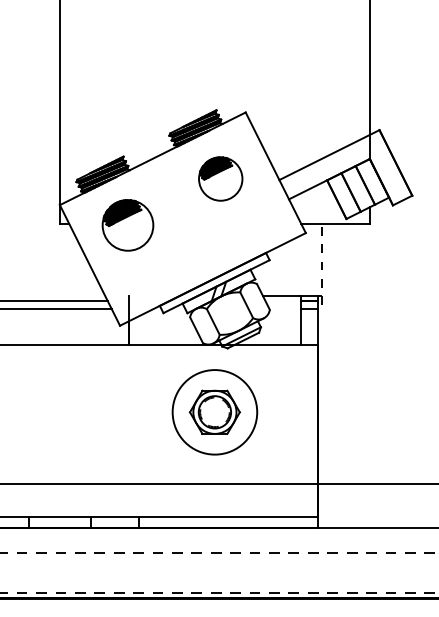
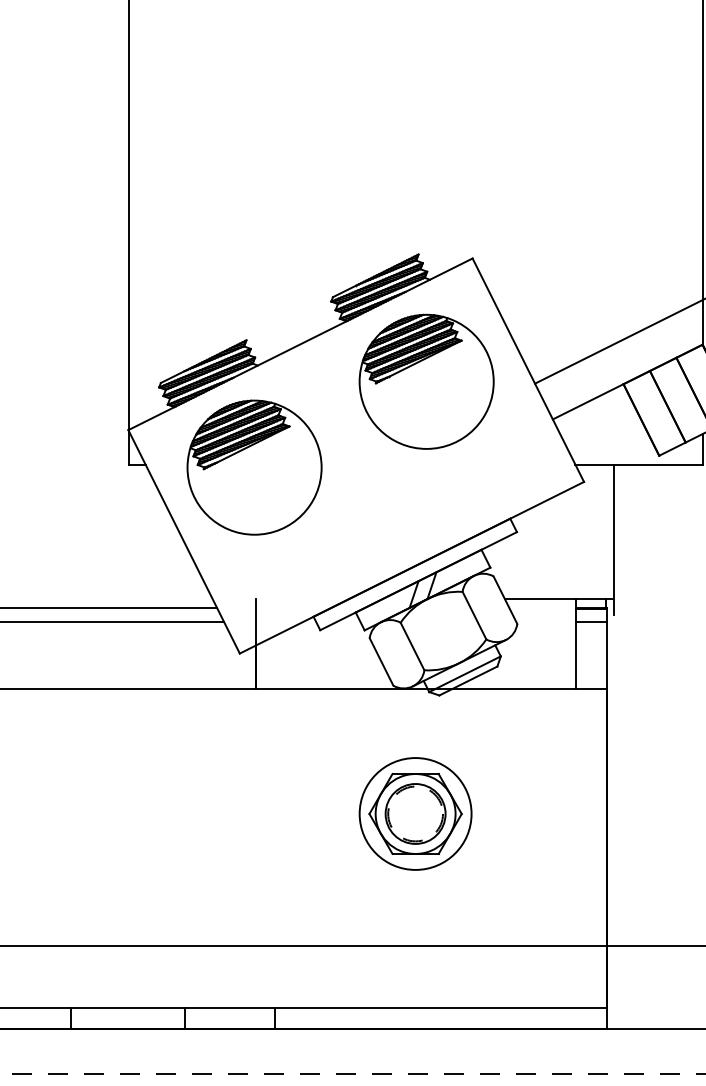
part: (220, 178) -> (425, 380), size x1.67
part: (127, 225) -> (253, 467), size x1.43
line: (322, 264) -> (614, 540), dashed -> solid
circle: (214, 412) -> (414, 814), size x0.71

